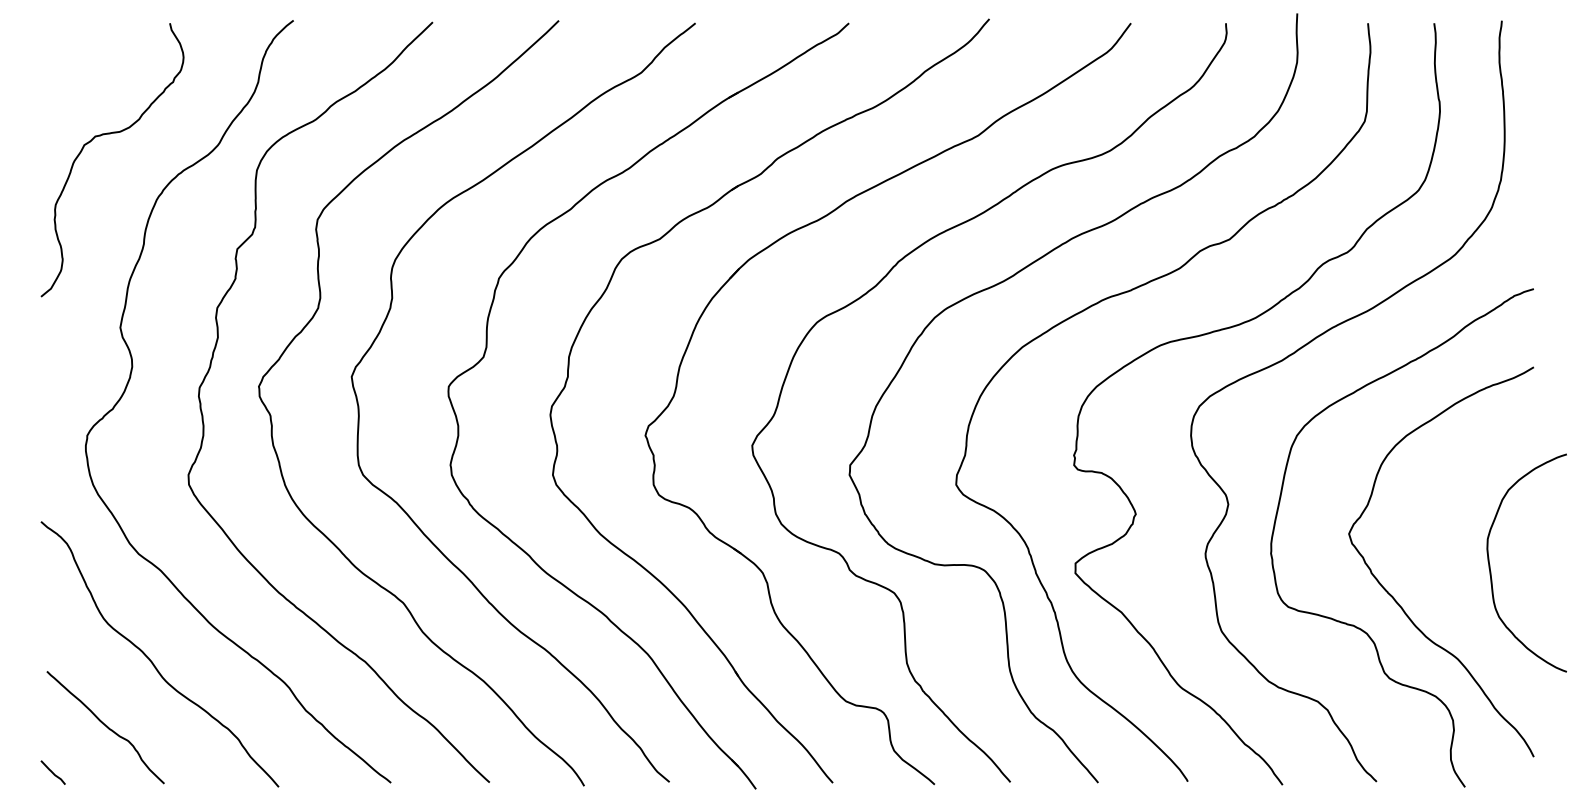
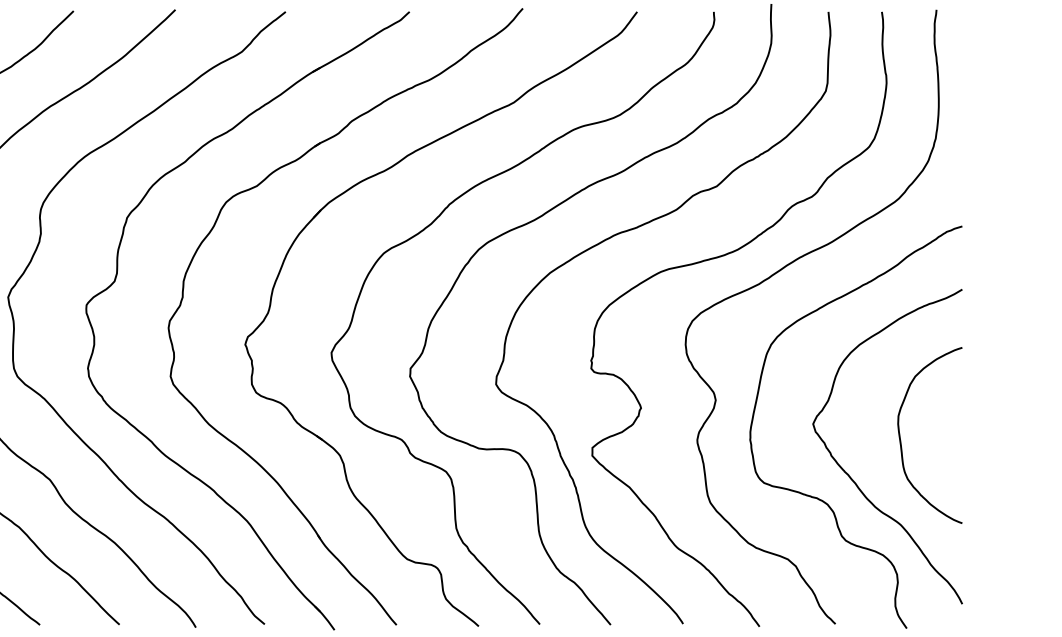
curve: (1490, 564) -> (900, 436), moved

